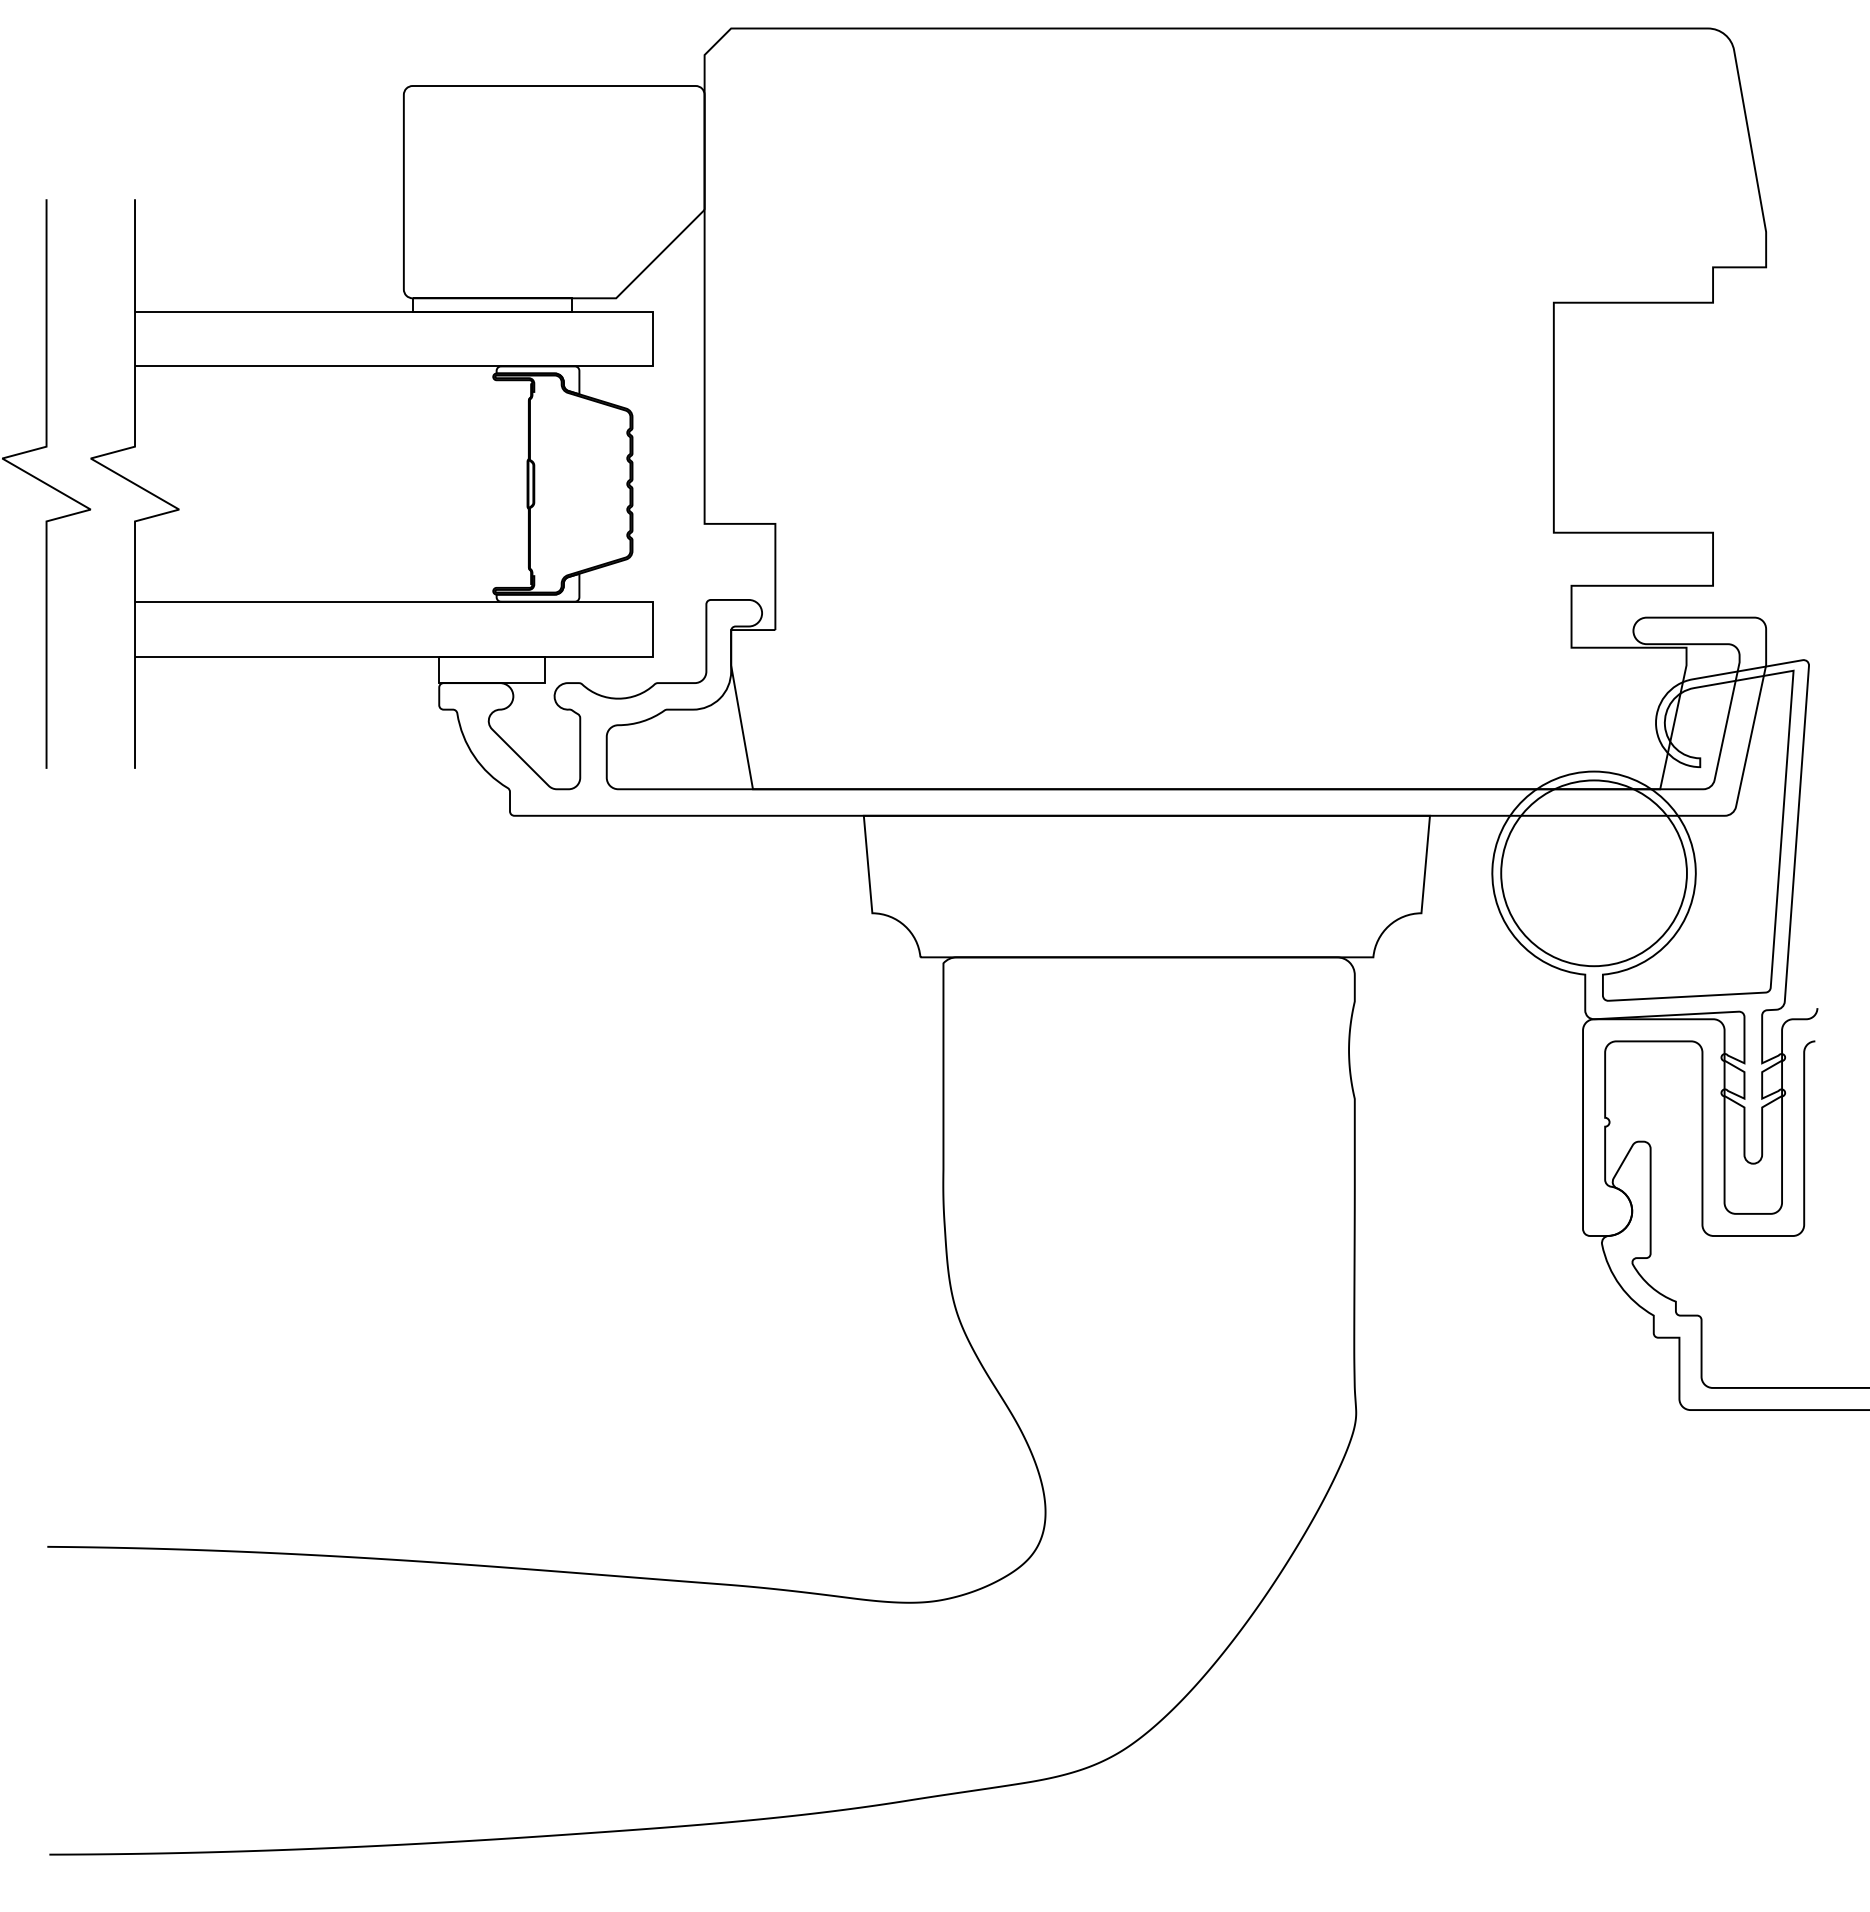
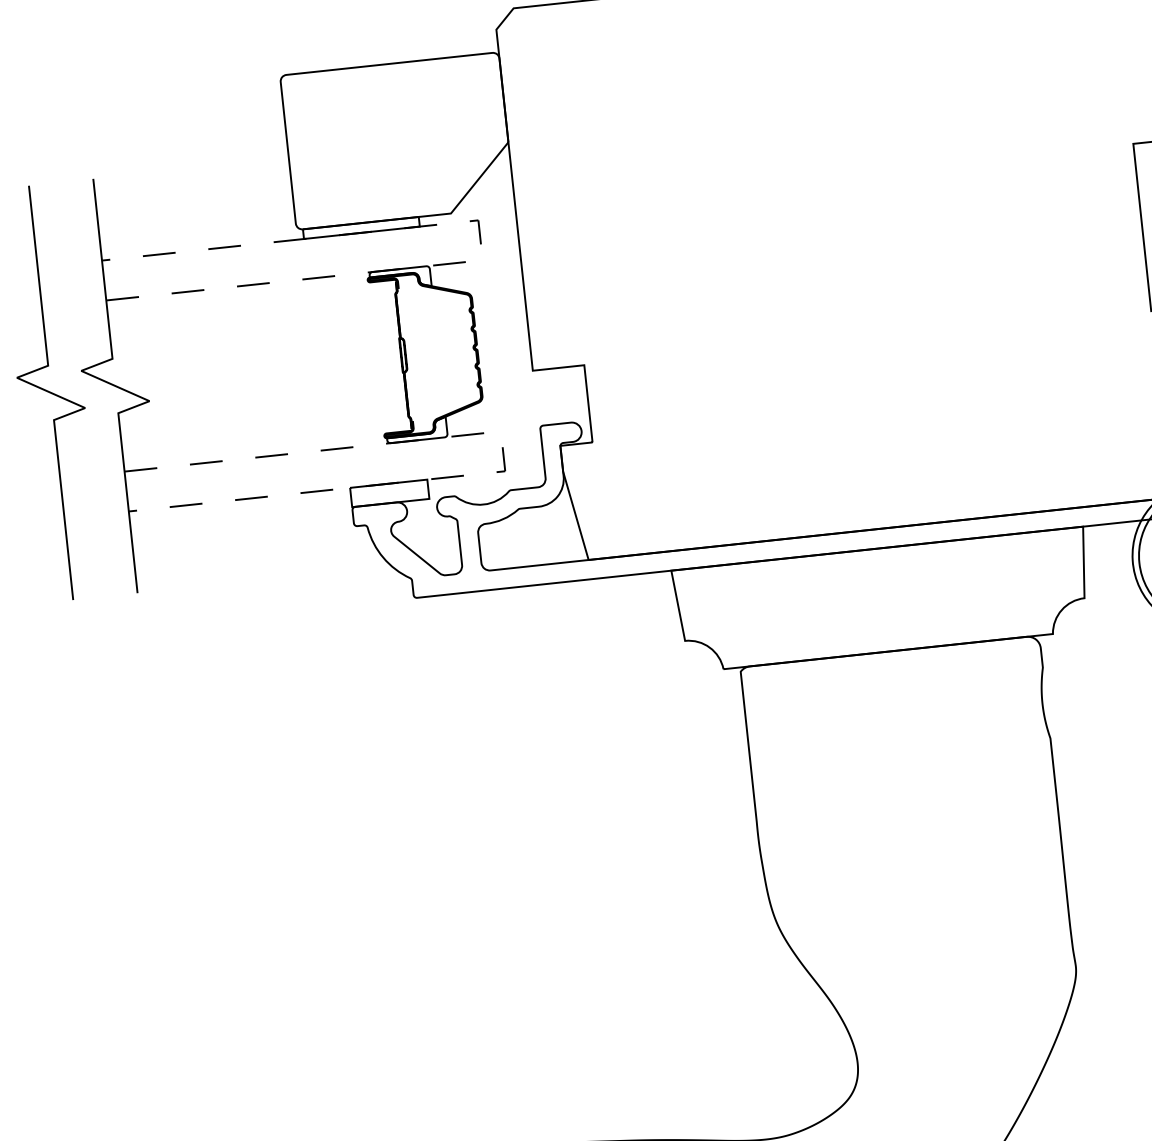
line: (652, 338) -> (480, 239), solid -> dashed
line: (652, 629) -> (503, 451), solid -> dashed

